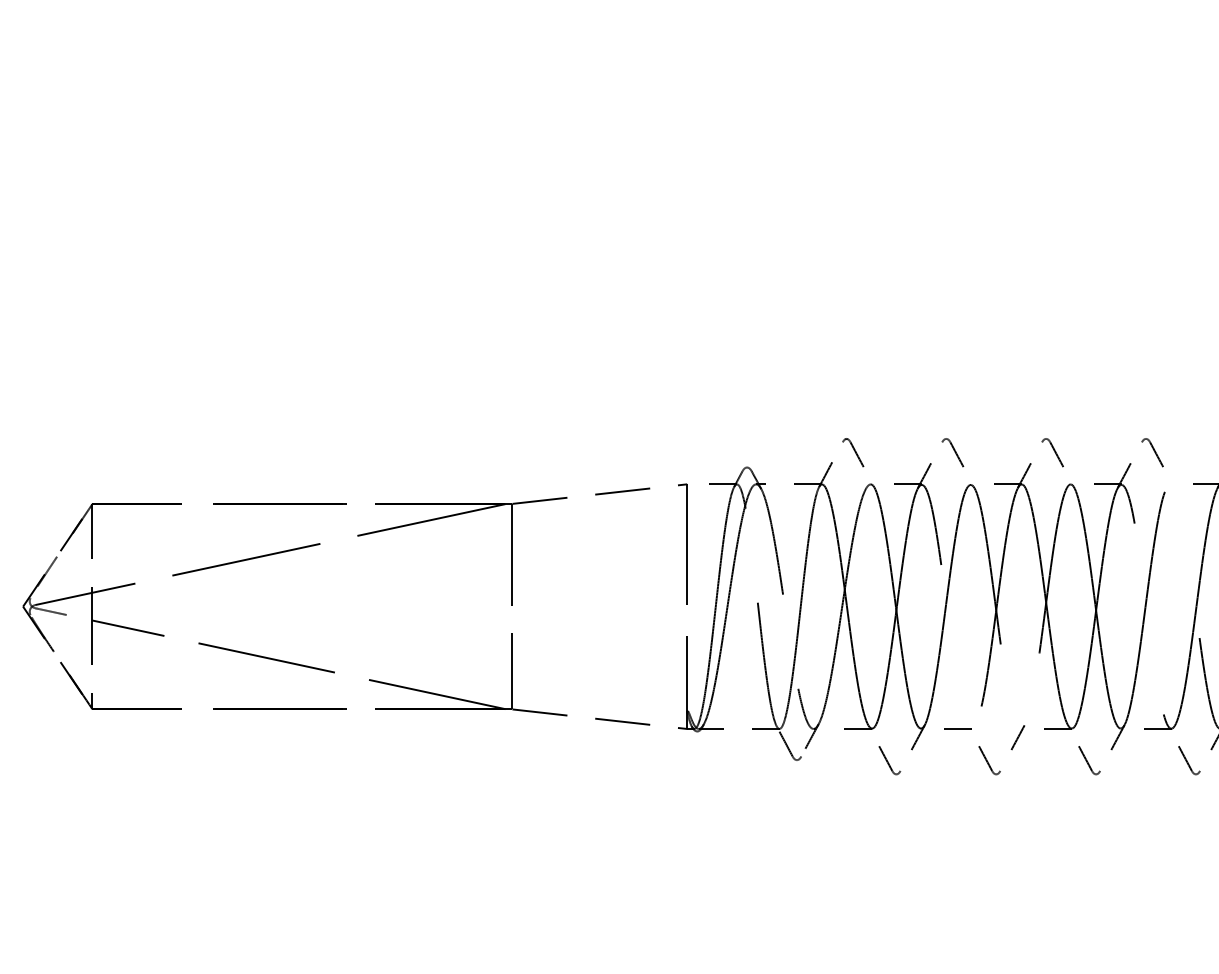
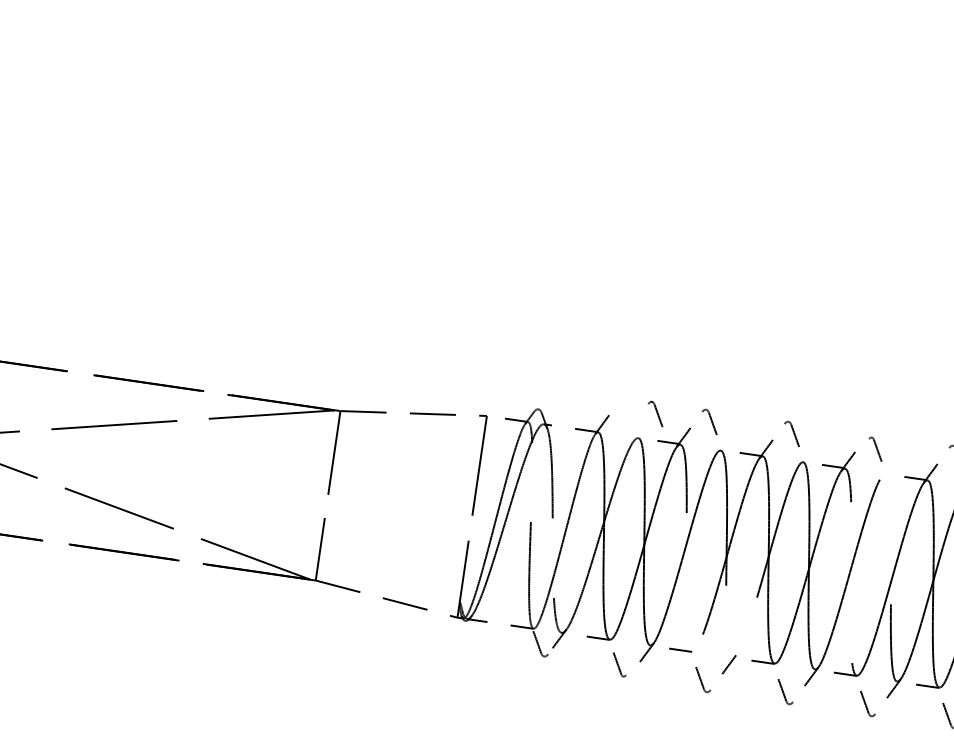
part: (853, 452) -> (655, 413), moved
part: (1152, 452) -> (874, 445), size x0.7
part: (889, 760) -> (620, 668), size x0.7

